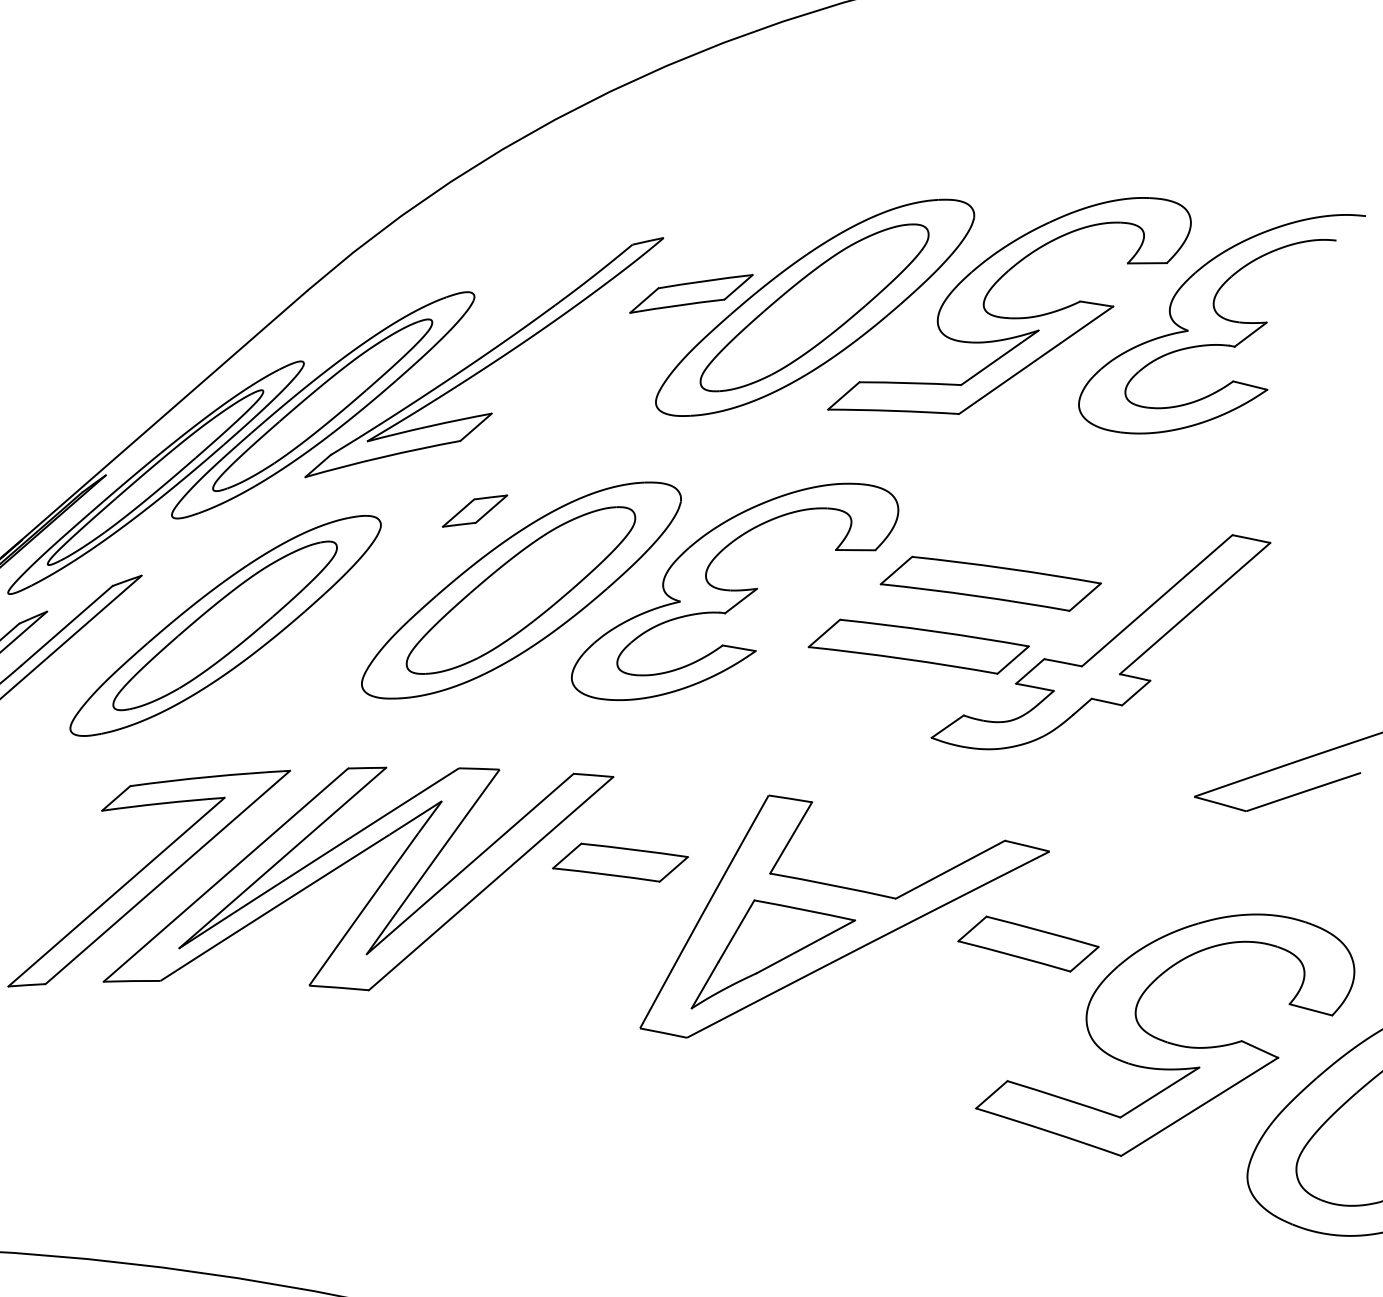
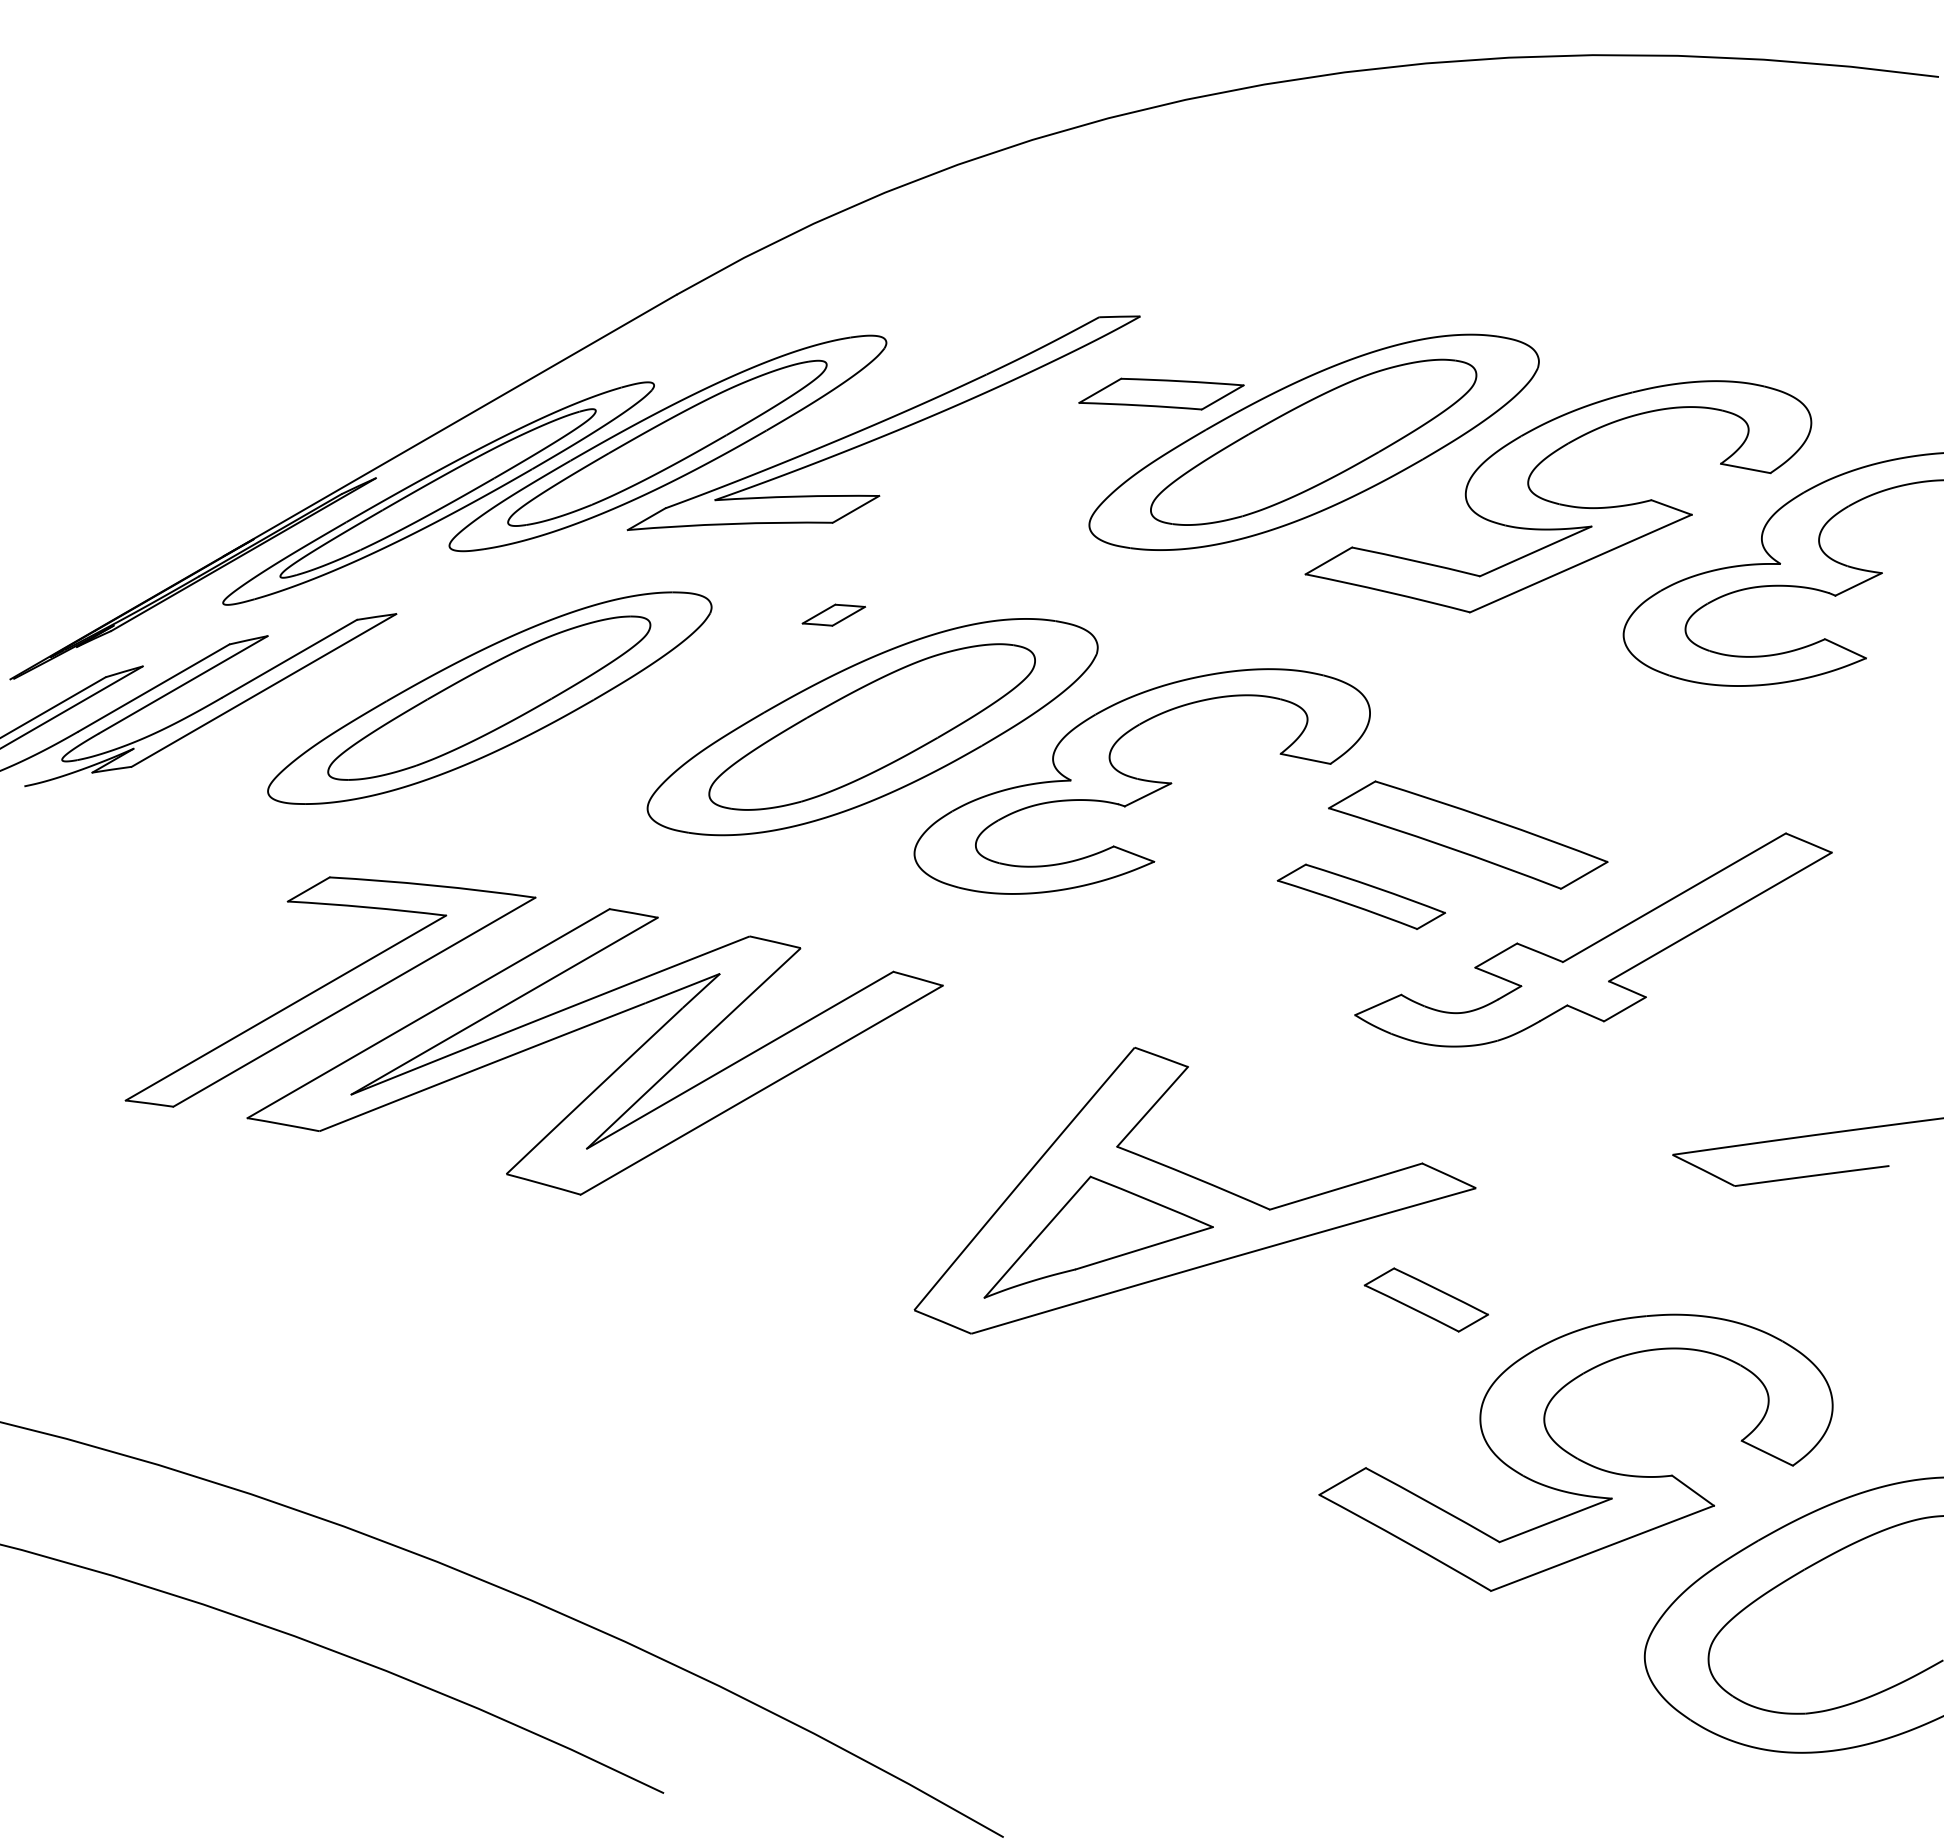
part: (474, 511) -> (833, 615), size x0.7
part: (918, 646) -> (1361, 896), size x0.6
part: (620, 862) -> (930, 1095), removed
part: (1028, 943) -> (1426, 1299), size x0.7

